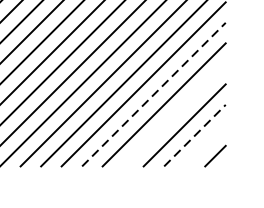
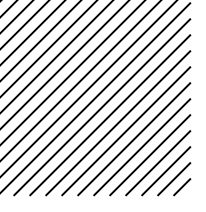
line: (154, 93) -> (134, 138), dashed -> solid
line: (174, 115) -> (150, 155), added
line: (195, 136) -> (166, 171), dashed -> solid
line: (205, 146) -> (174, 179), added

